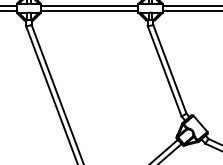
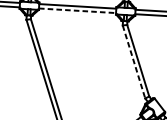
line: (89, 11) -> (77, 11), solid -> dashed
line: (164, 71) -> (133, 62), solid -> dashed

